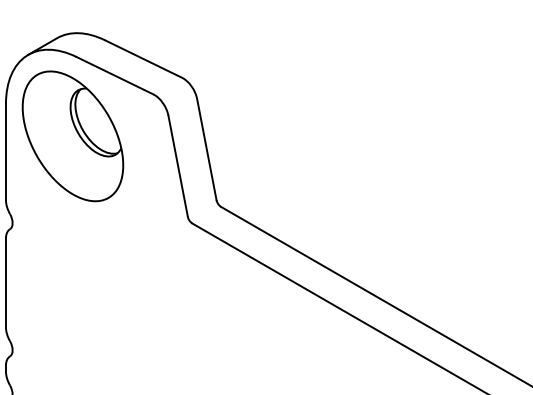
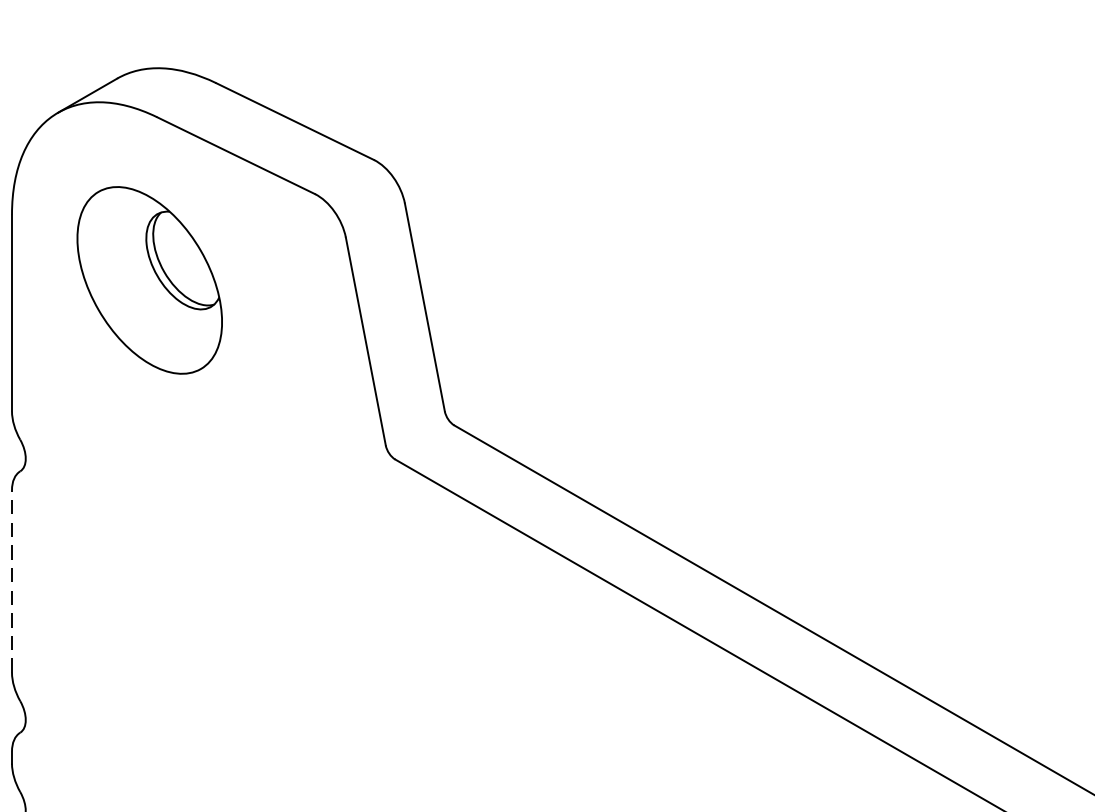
part: (72, 136) -> (148, 280), size x0.7
line: (5, 282) -> (11, 580), solid -> dashed

